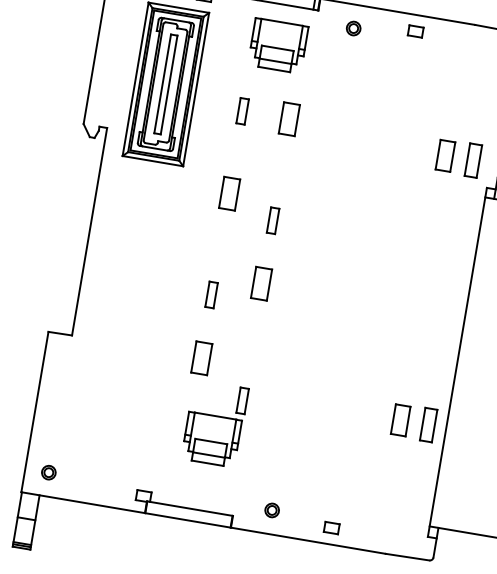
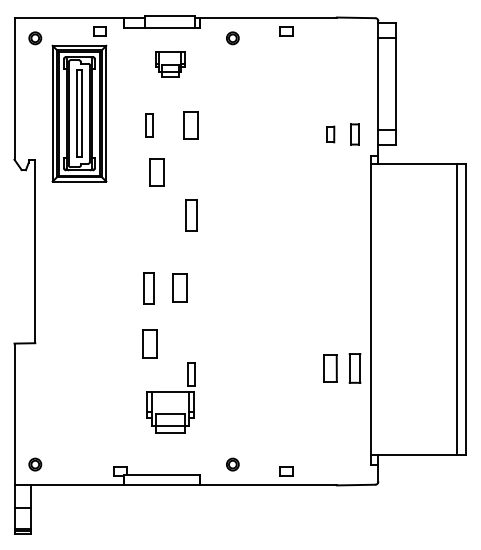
part: (278, 45) -> (170, 63), size x0.6
part: (445, 155) -> (330, 134), size x0.6
part: (472, 160) -> (354, 134), size x0.7
part: (228, 193) -> (156, 172), moved
part: (273, 220) -> (191, 215), size x1.4
part: (261, 282) -> (179, 287), moved
part: (211, 294) -> (149, 287), size x1.4

